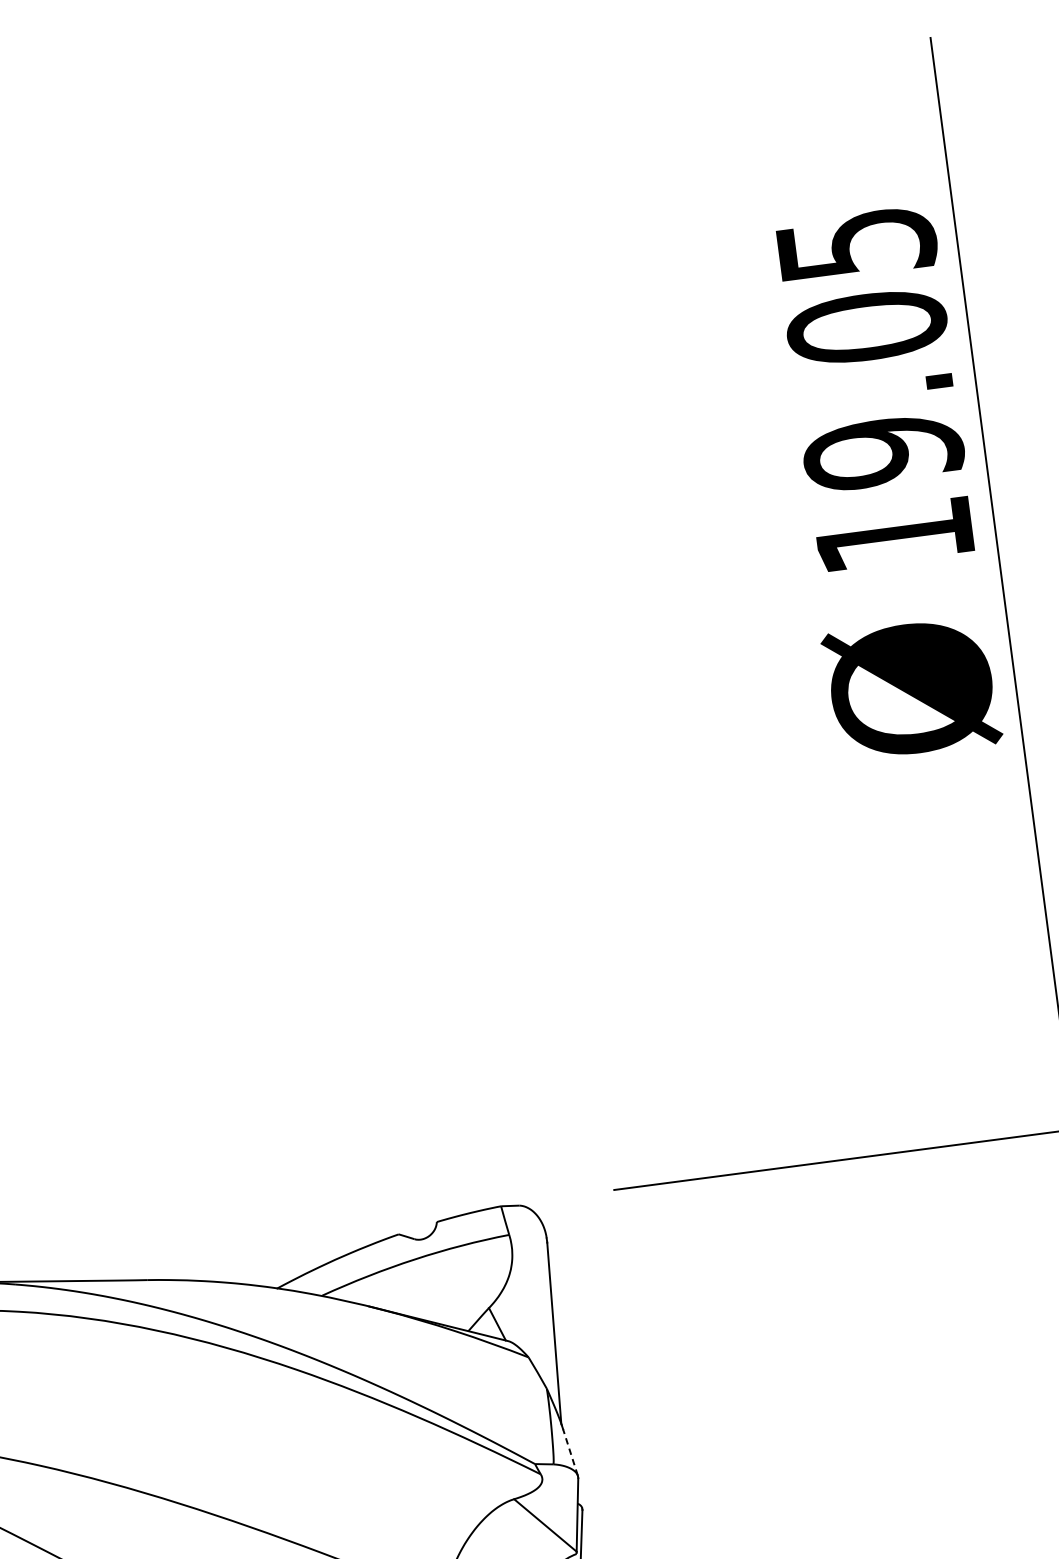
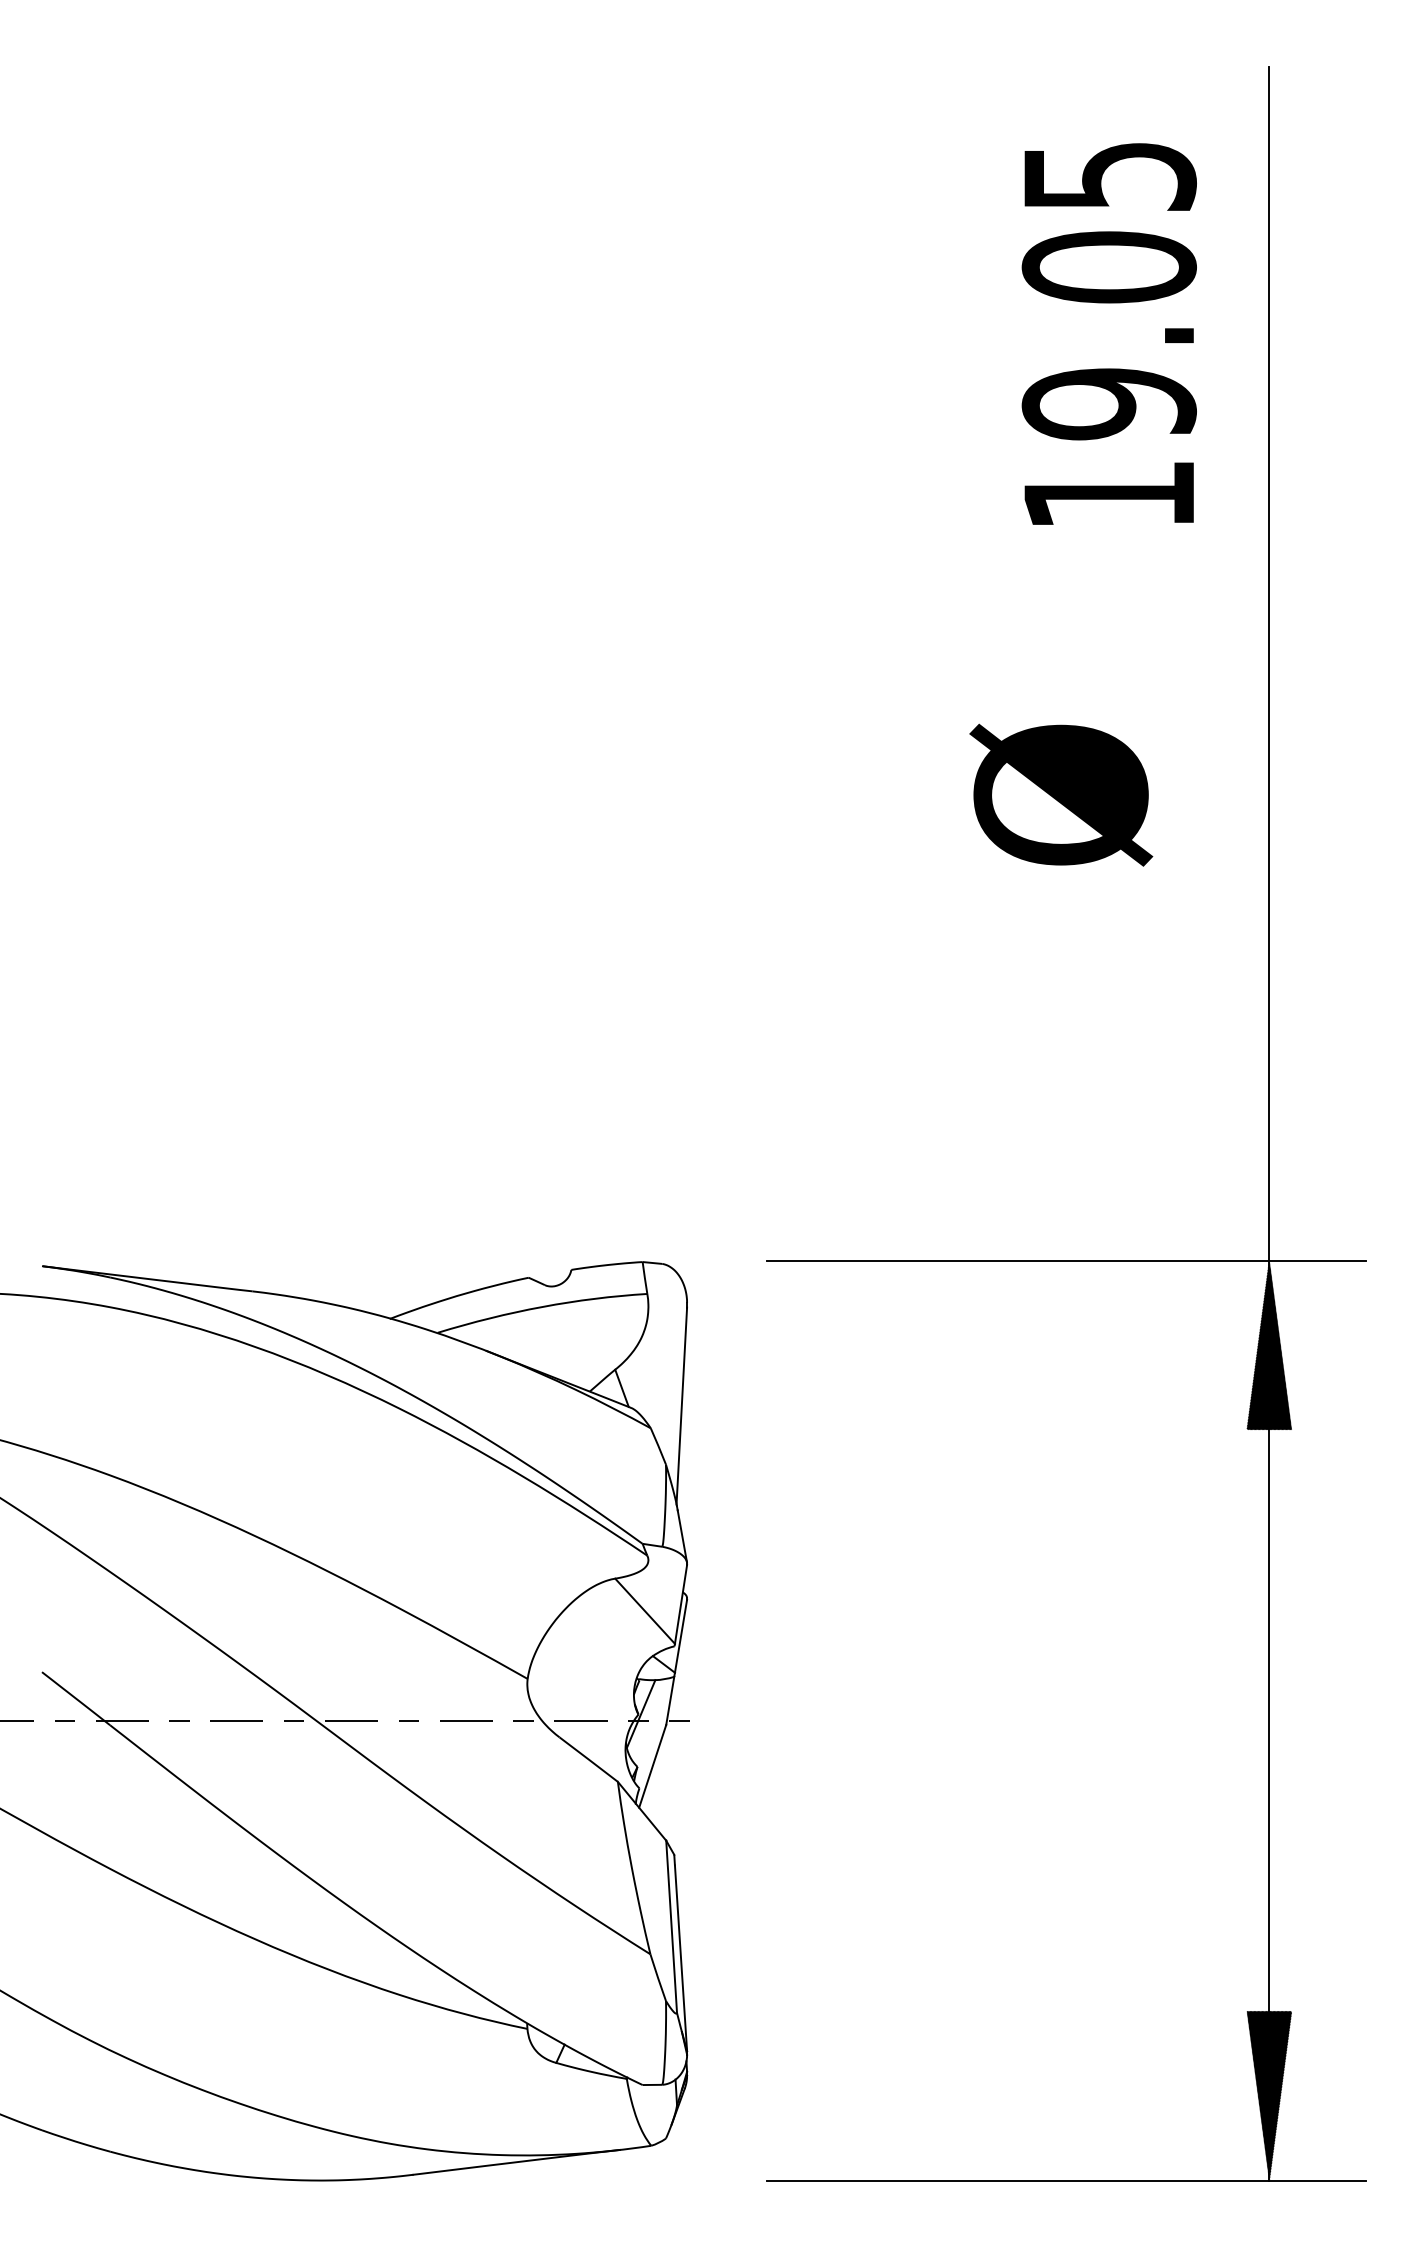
text: (874, 387) -> (1108, 333), moved
text: (912, 688) -> (1061, 794), moved
line: (570, 1451) -> (682, 1535), dashed -> solid

